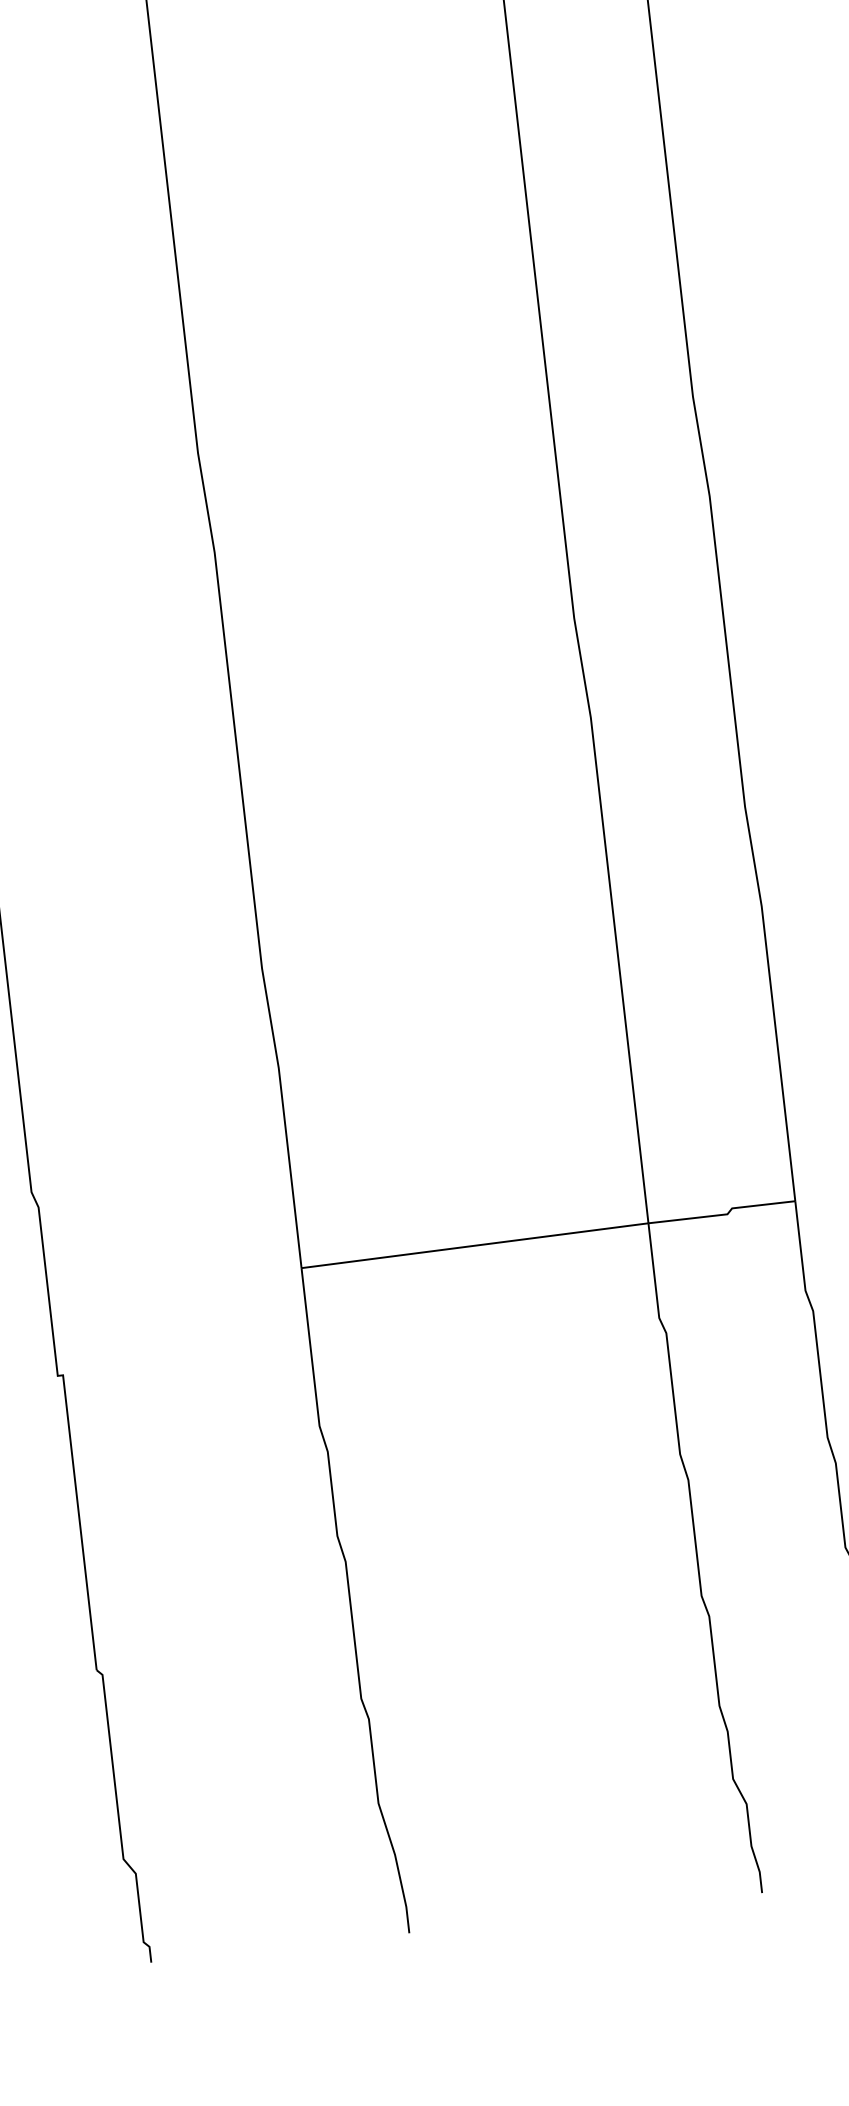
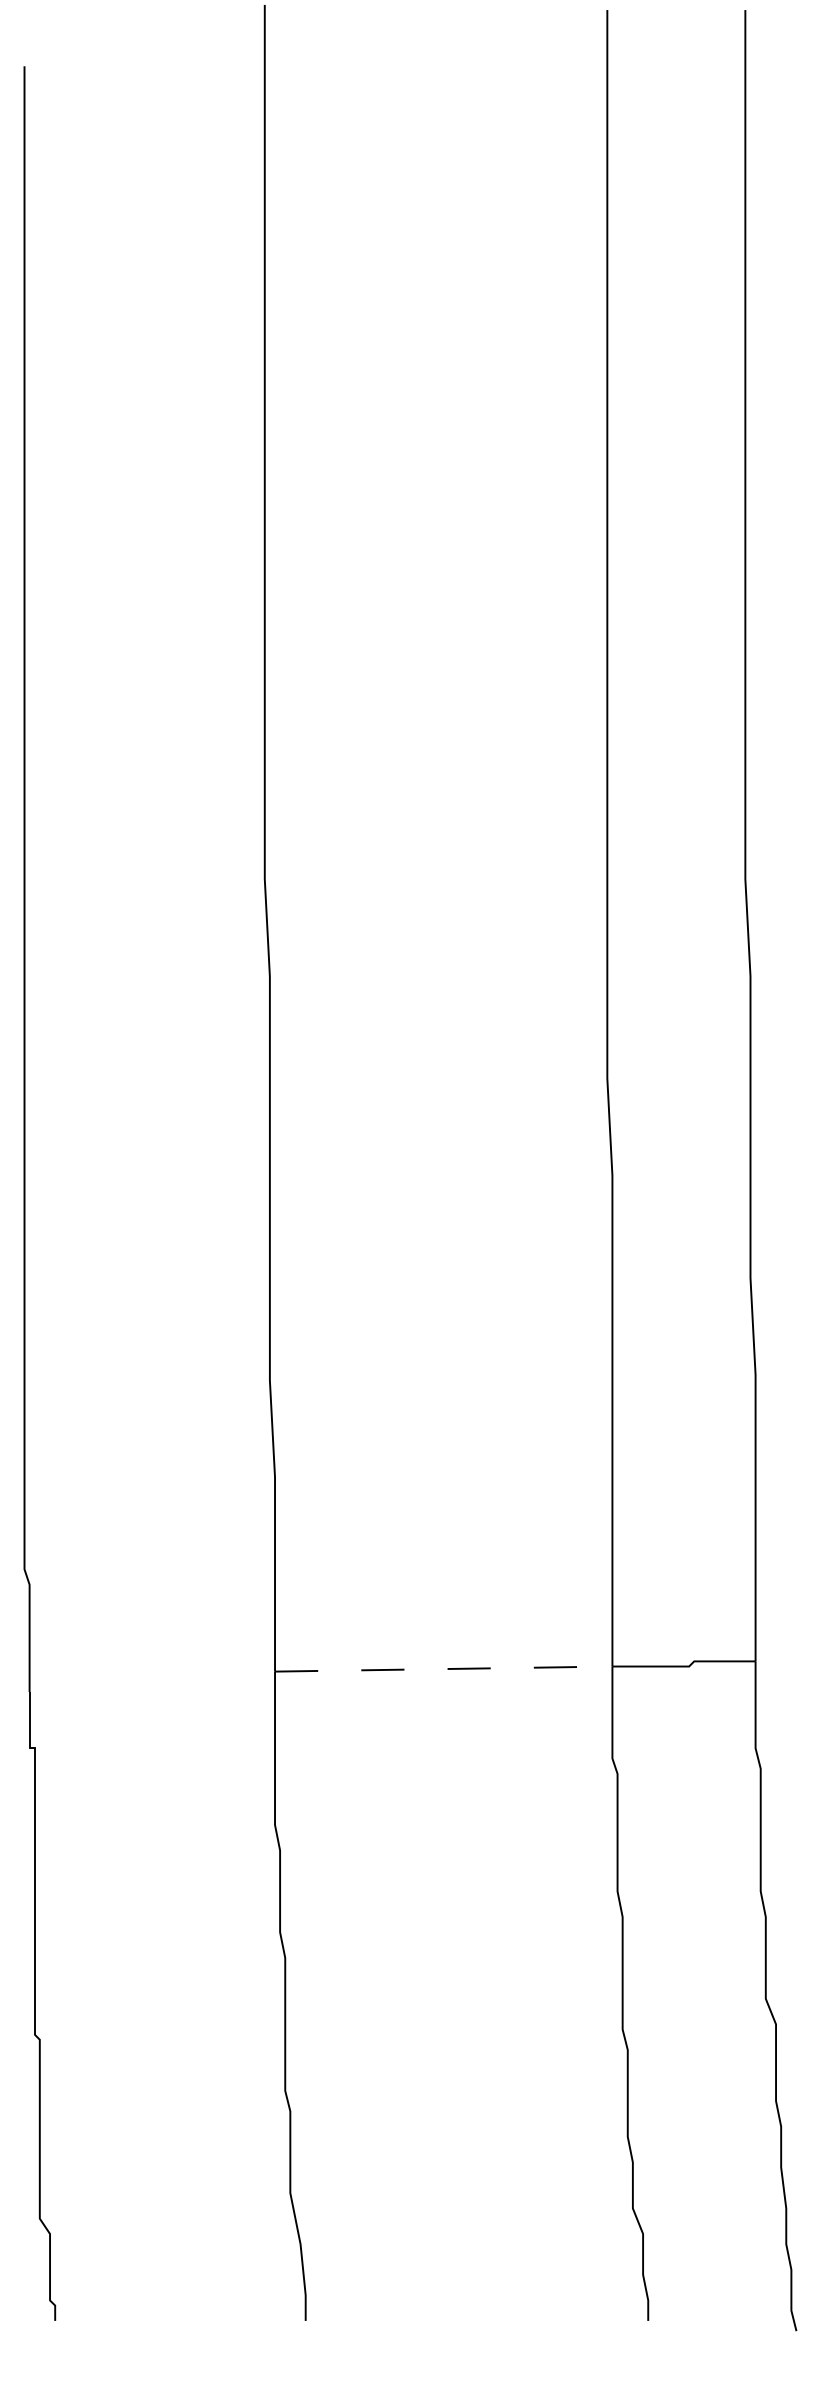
line: (474, 1246) -> (443, 1669), solid -> dashed

